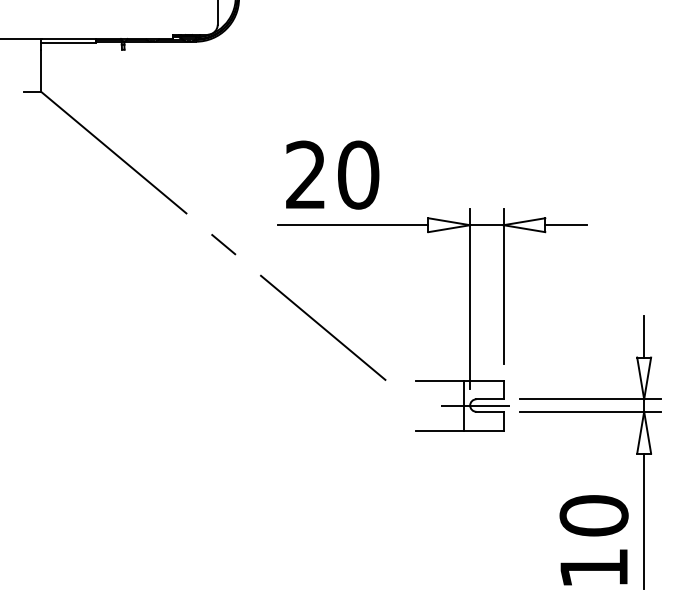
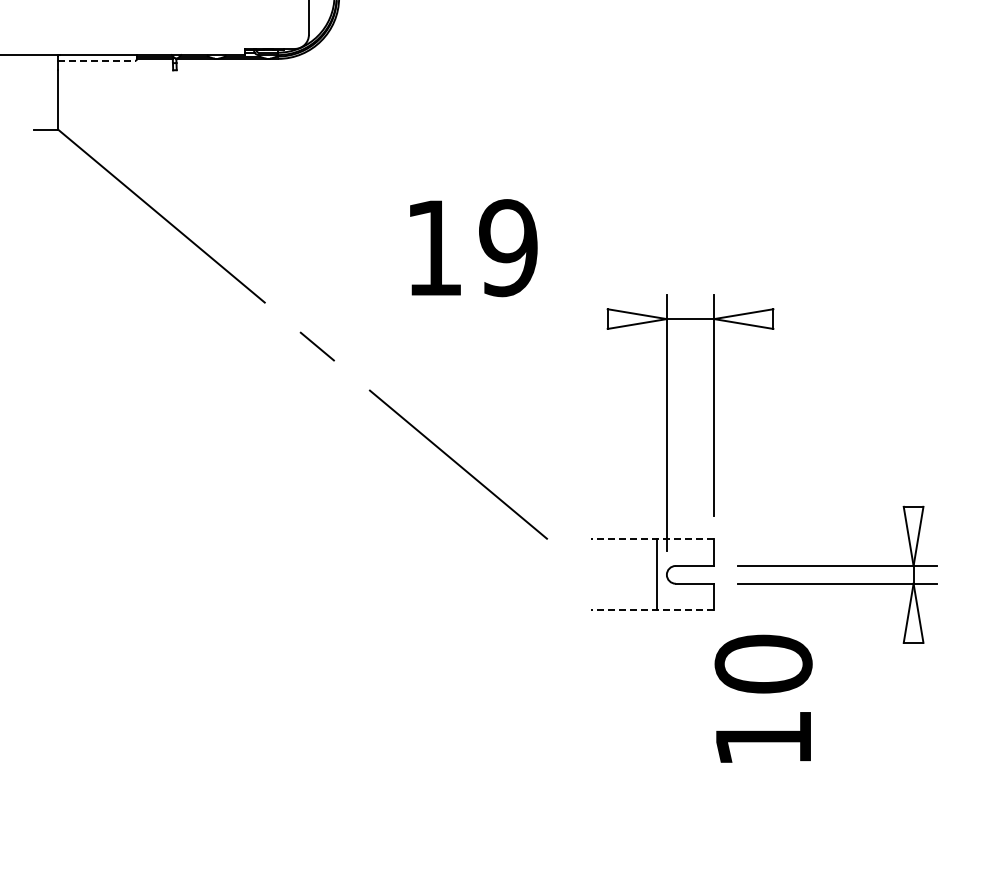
line: (67, 42) -> (96, 60), solid -> dashed
text: (332, 175) -> (471, 248), 20 -> 19
line: (352, 225) -> (500, 319), removed
line: (565, 225) -> (802, 319), removed
line: (644, 336) -> (913, 476), removed
line: (460, 380) -> (652, 539), solid -> dashed
line: (475, 405) -> (674, 574), removed
line: (460, 430) -> (652, 610), solid -> dashed
line: (644, 520) -> (913, 738), removed
text: (594, 540) -> (763, 698), moved

